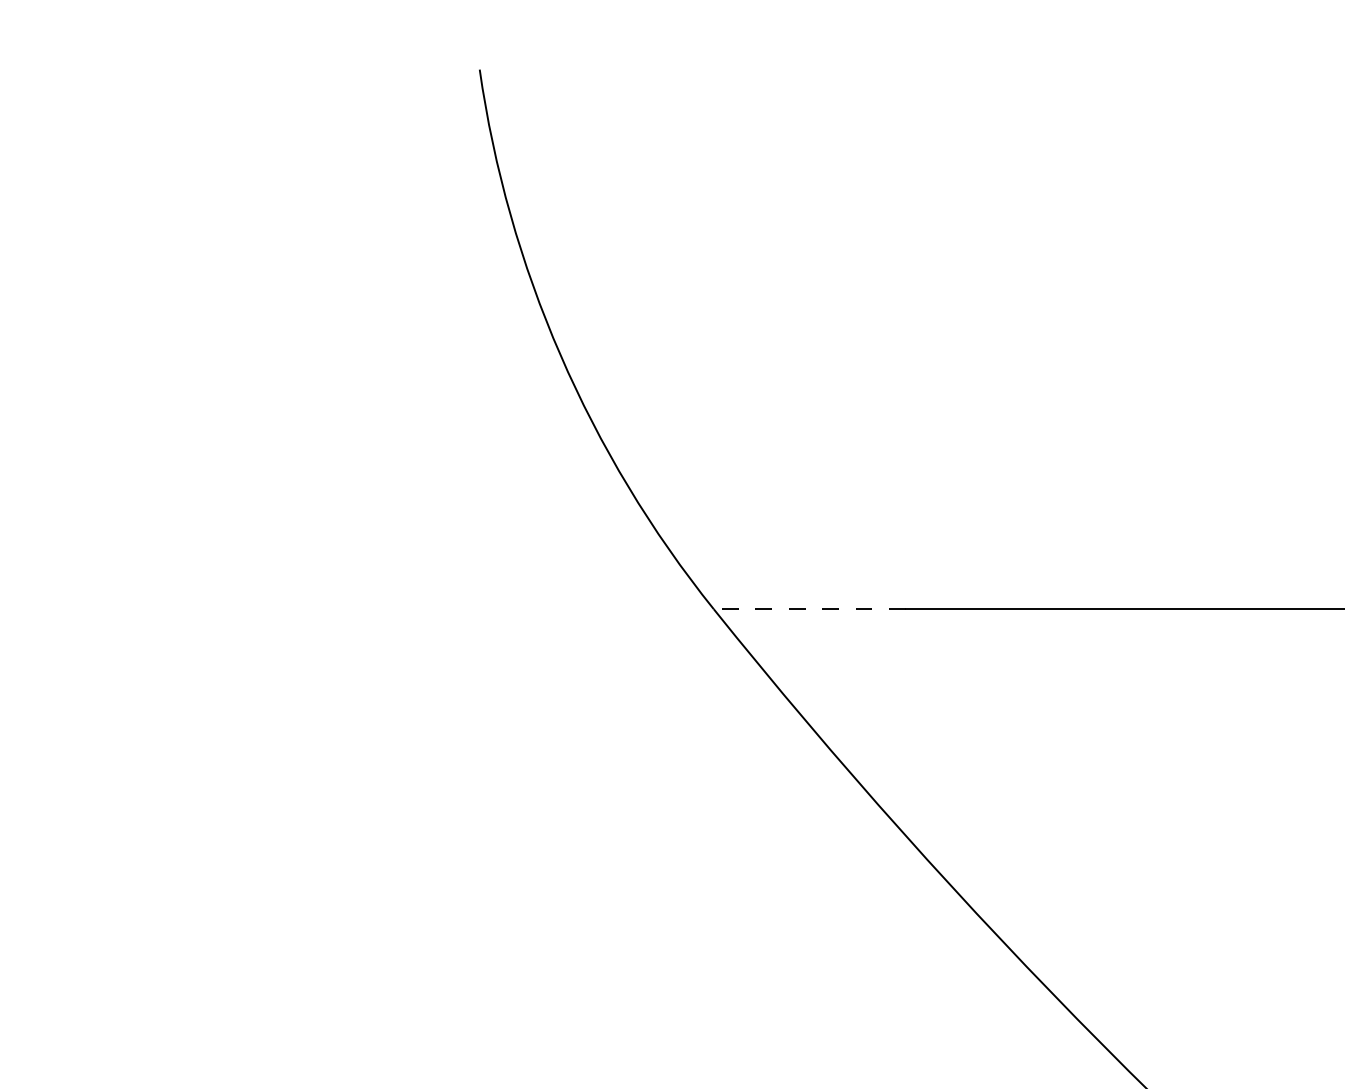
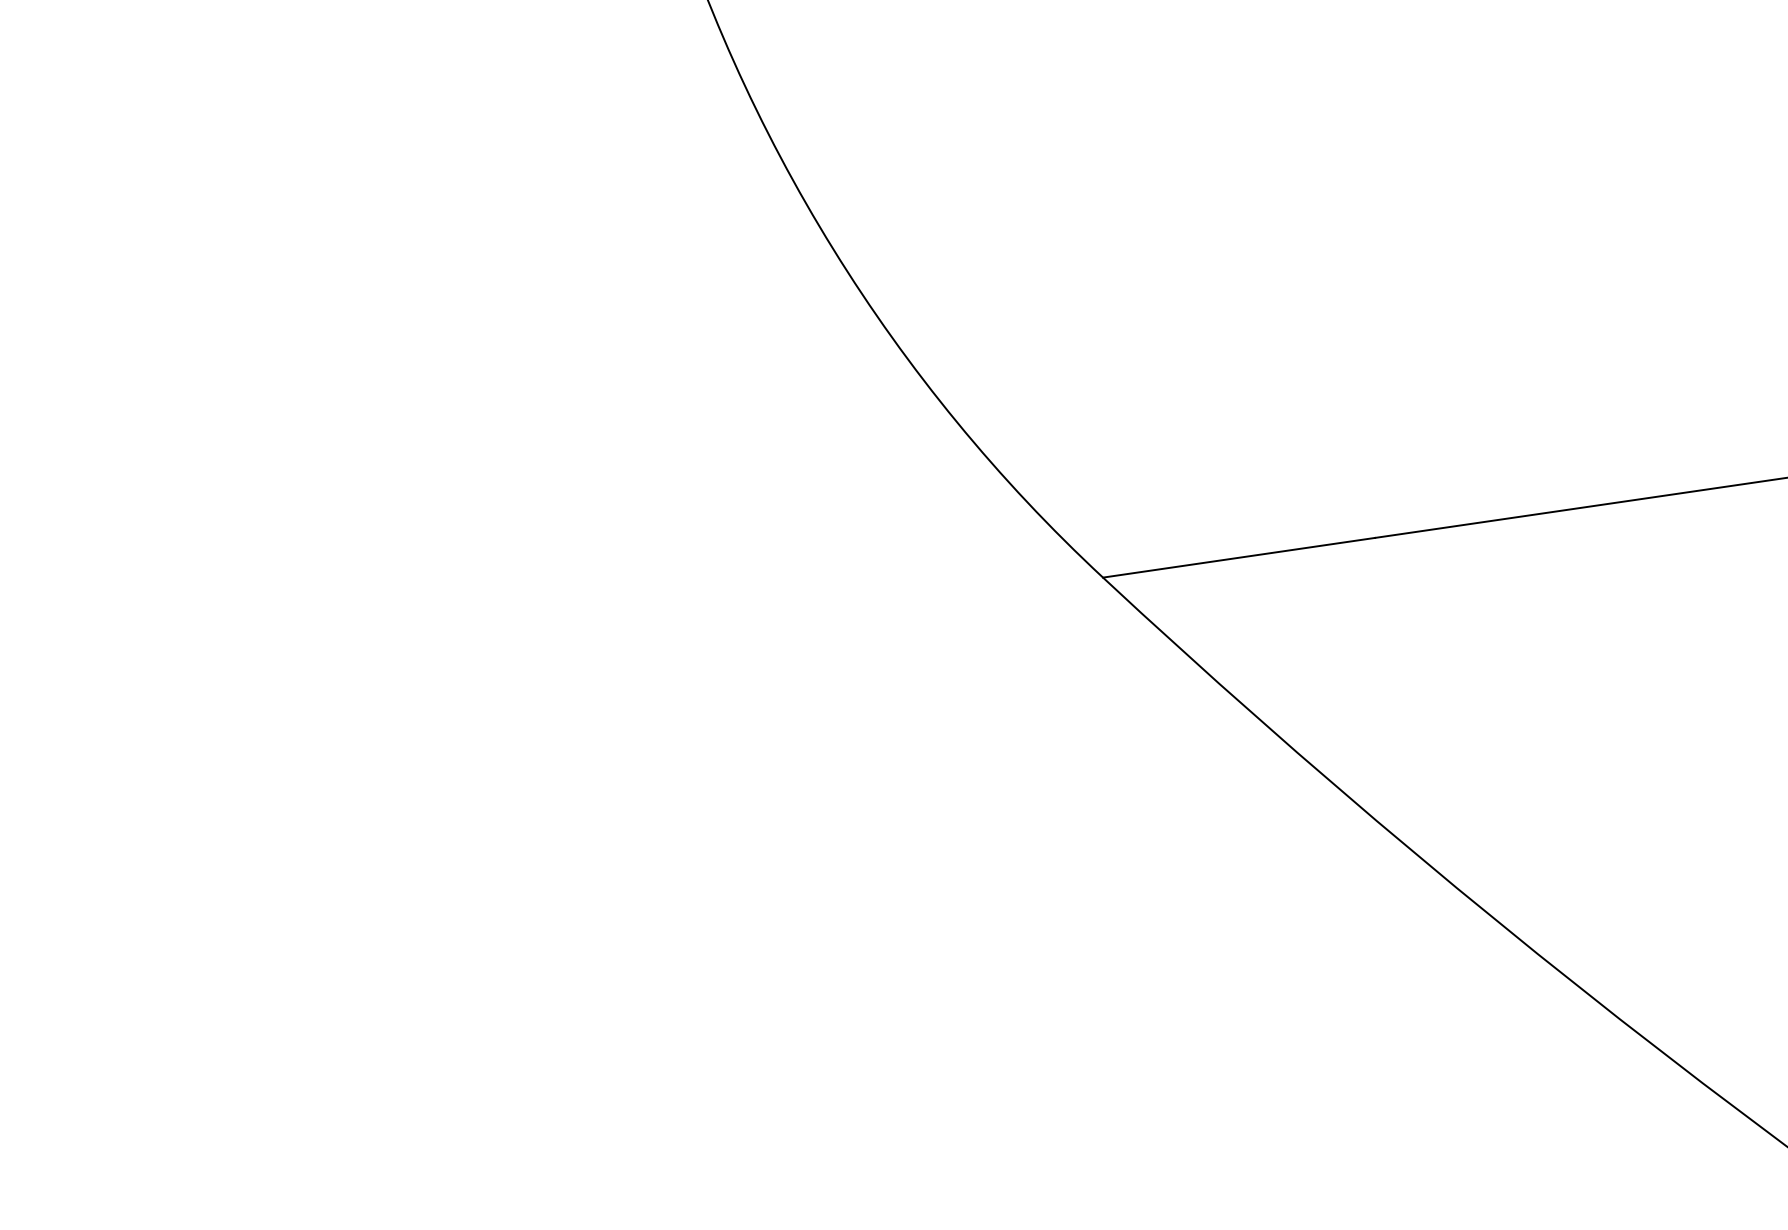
line: (809, 609) -> (1238, 558), dashed -> solid

